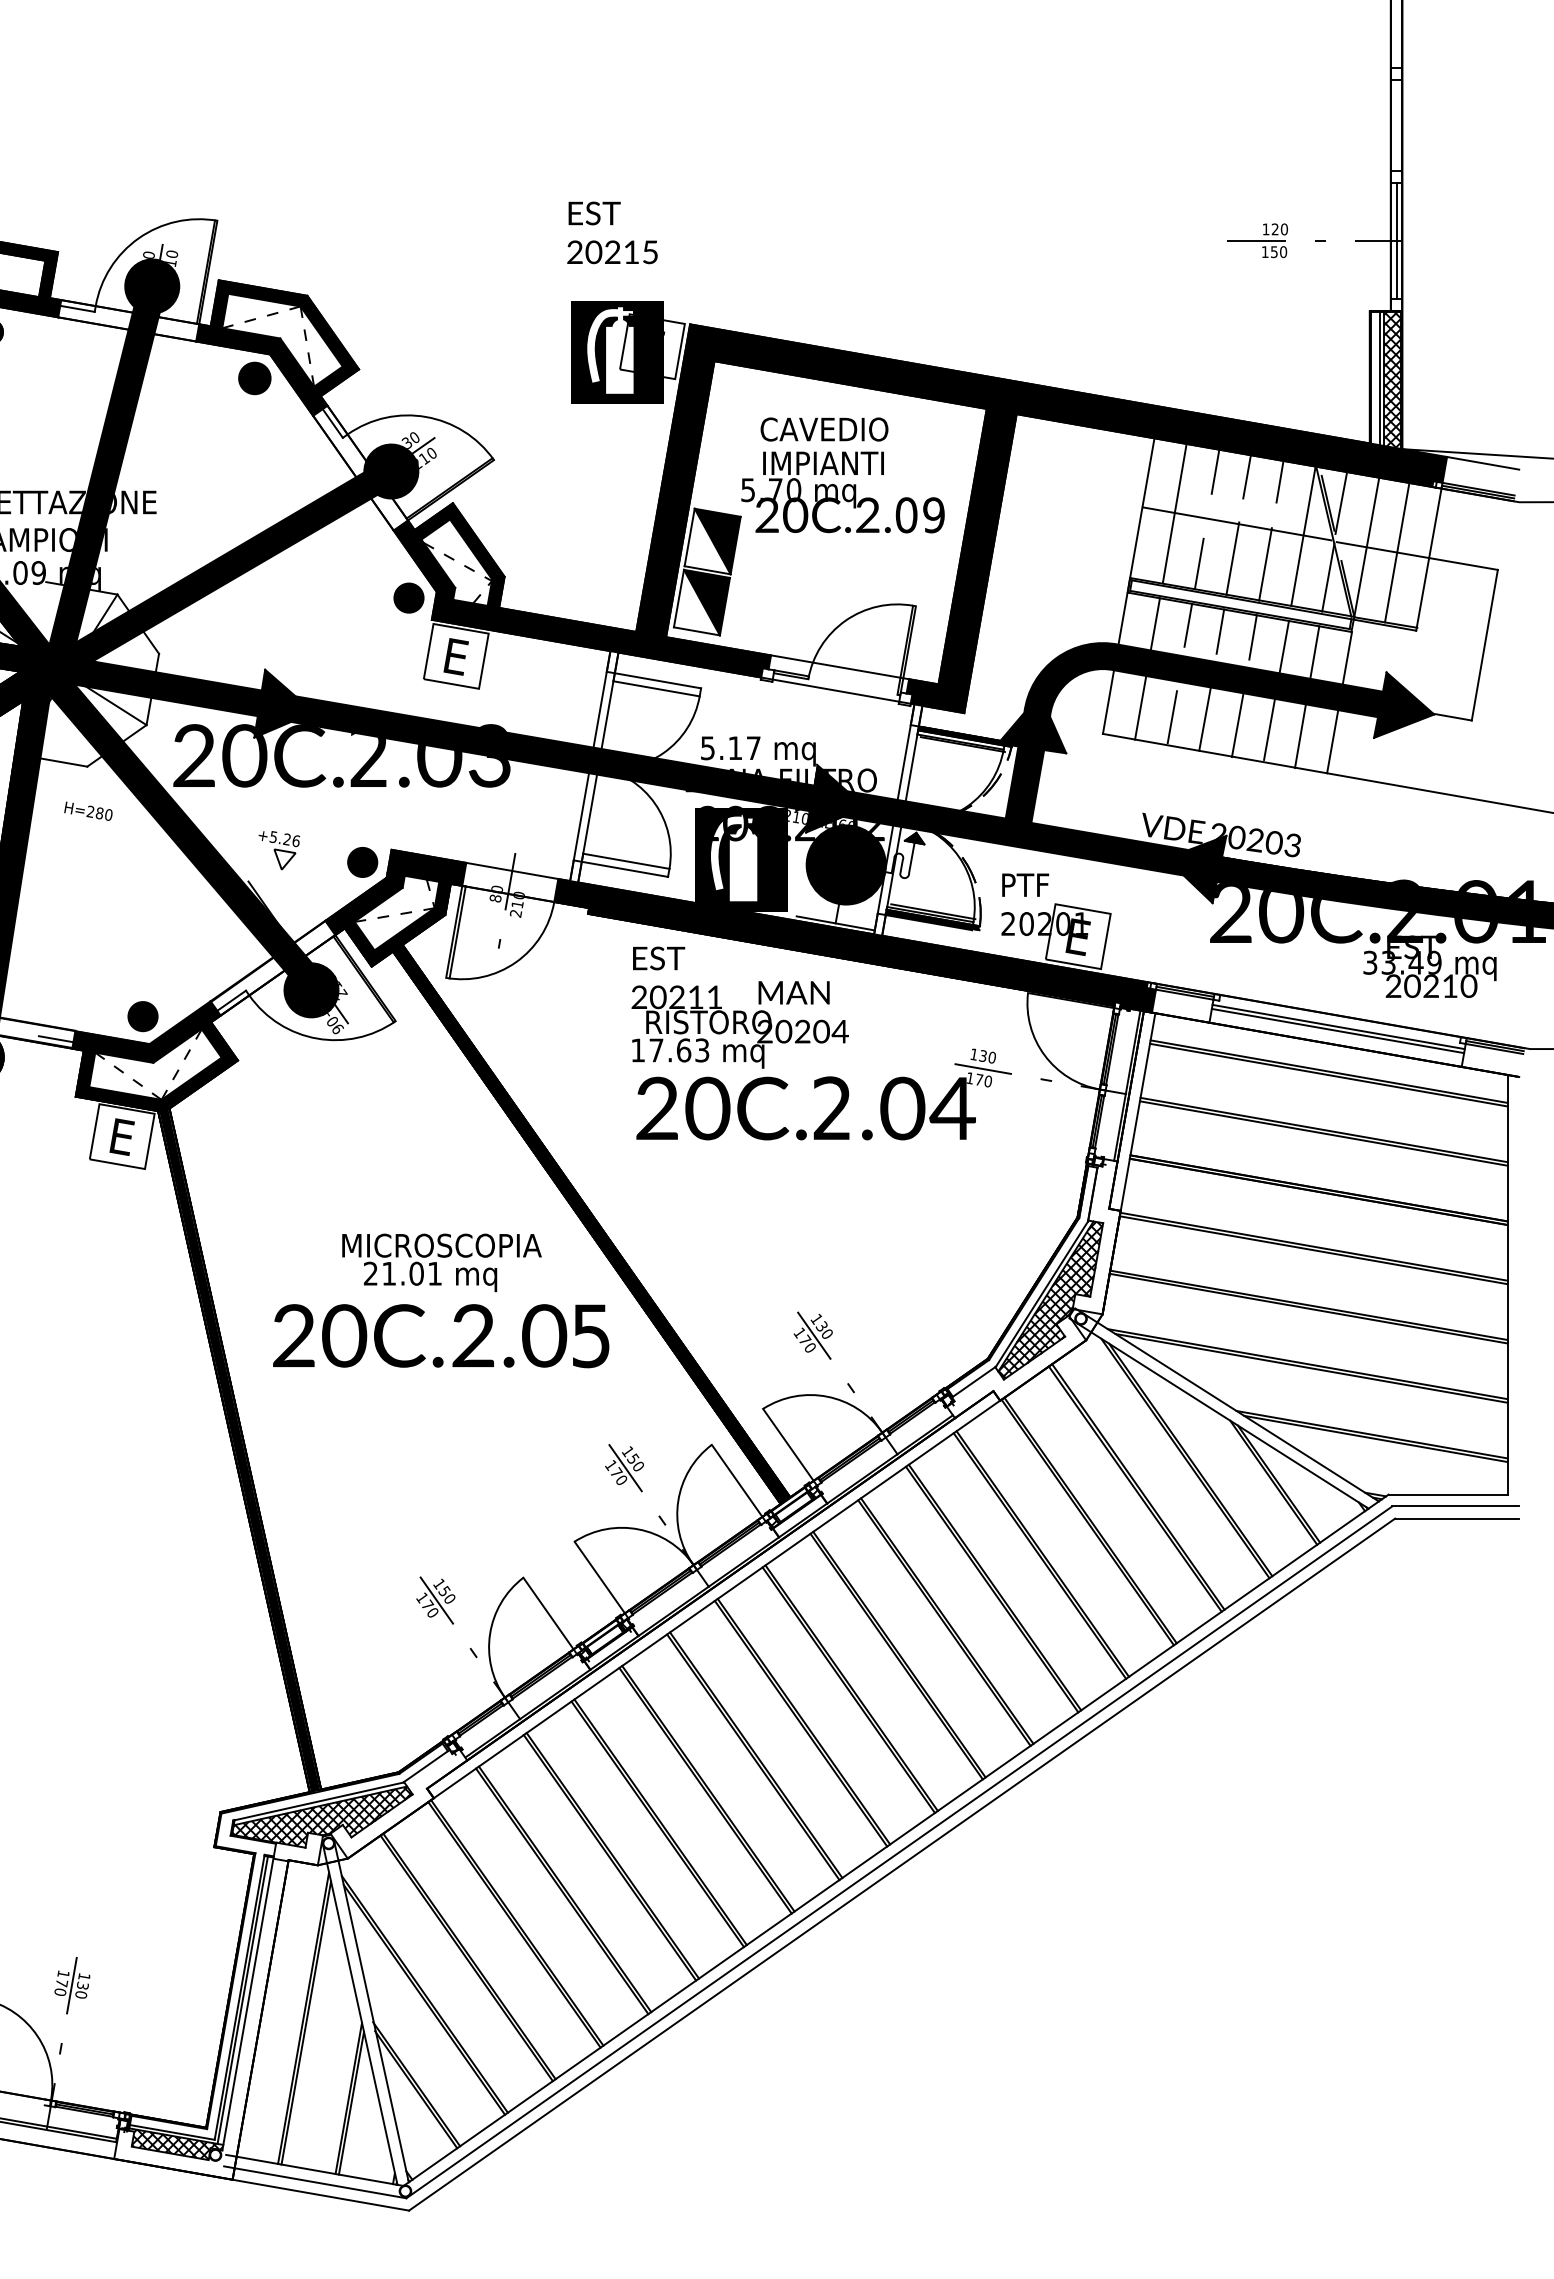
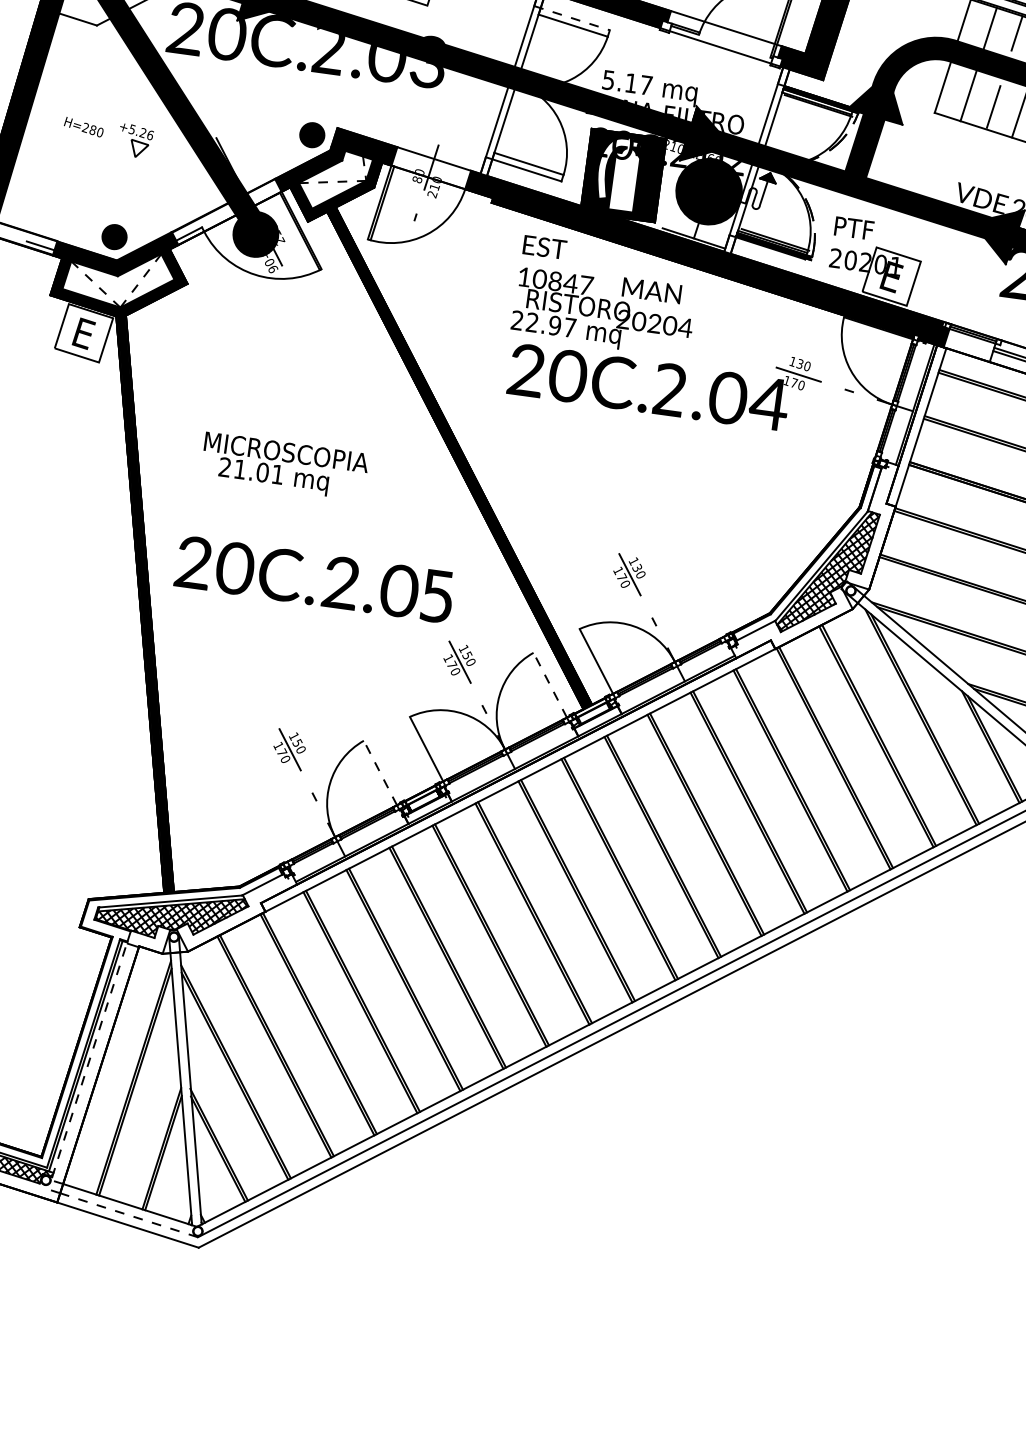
line: (653, 680) -> (571, 18), solid -> dashed
text: (88, 810) -> (84, 126), moved
part: (279, 850) -> (135, 141), moved
text: (676, 997) -> (554, 281), 20211 -> 10847
text: (670, 1050) -> (543, 324), 17.63 -> 22.97
text: (441, 1262) -> (284, 466), moved
text: (441, 1336) -> (314, 579), moved
line: (737, 1480) -> (550, 684), solid -> dashed
line: (548, 1613) -> (380, 772), solid -> dashed
line: (248, 2003) -> (90, 1059), solid -> dashed
line: (320, 2183) -> (129, 1215), solid -> dashed

